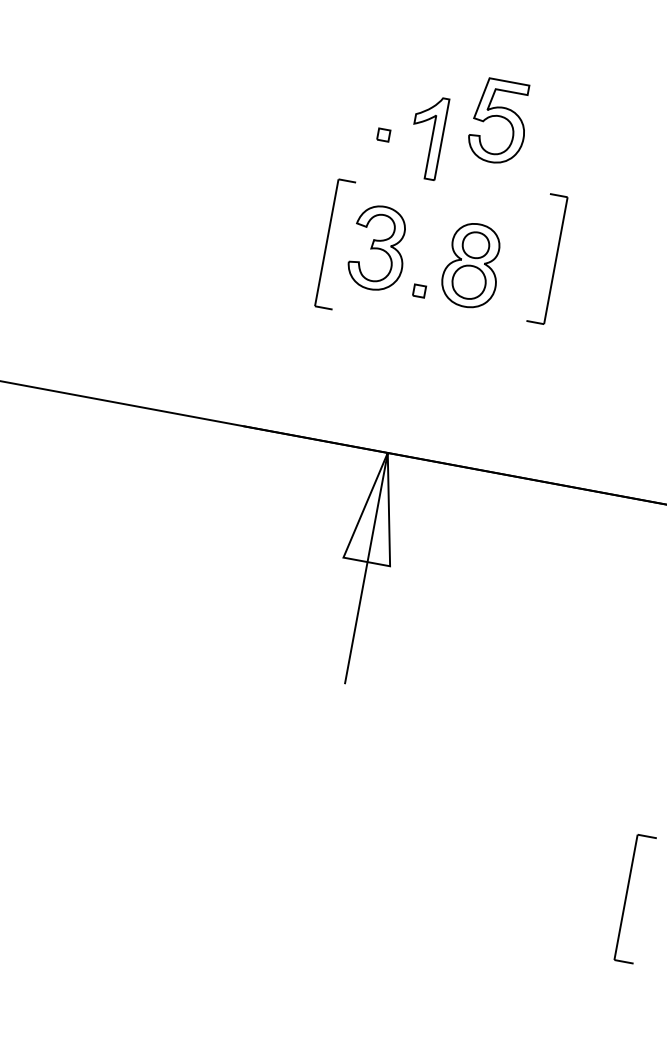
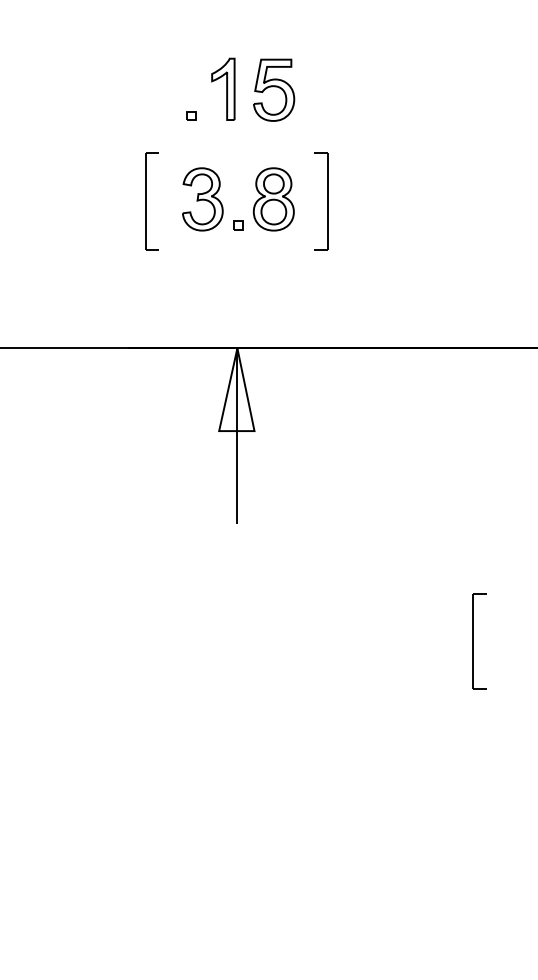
part: (427, 136) -> (223, 88), moved
part: (333, 244) -> (151, 201), moved
part: (547, 259) -> (321, 201), moved

